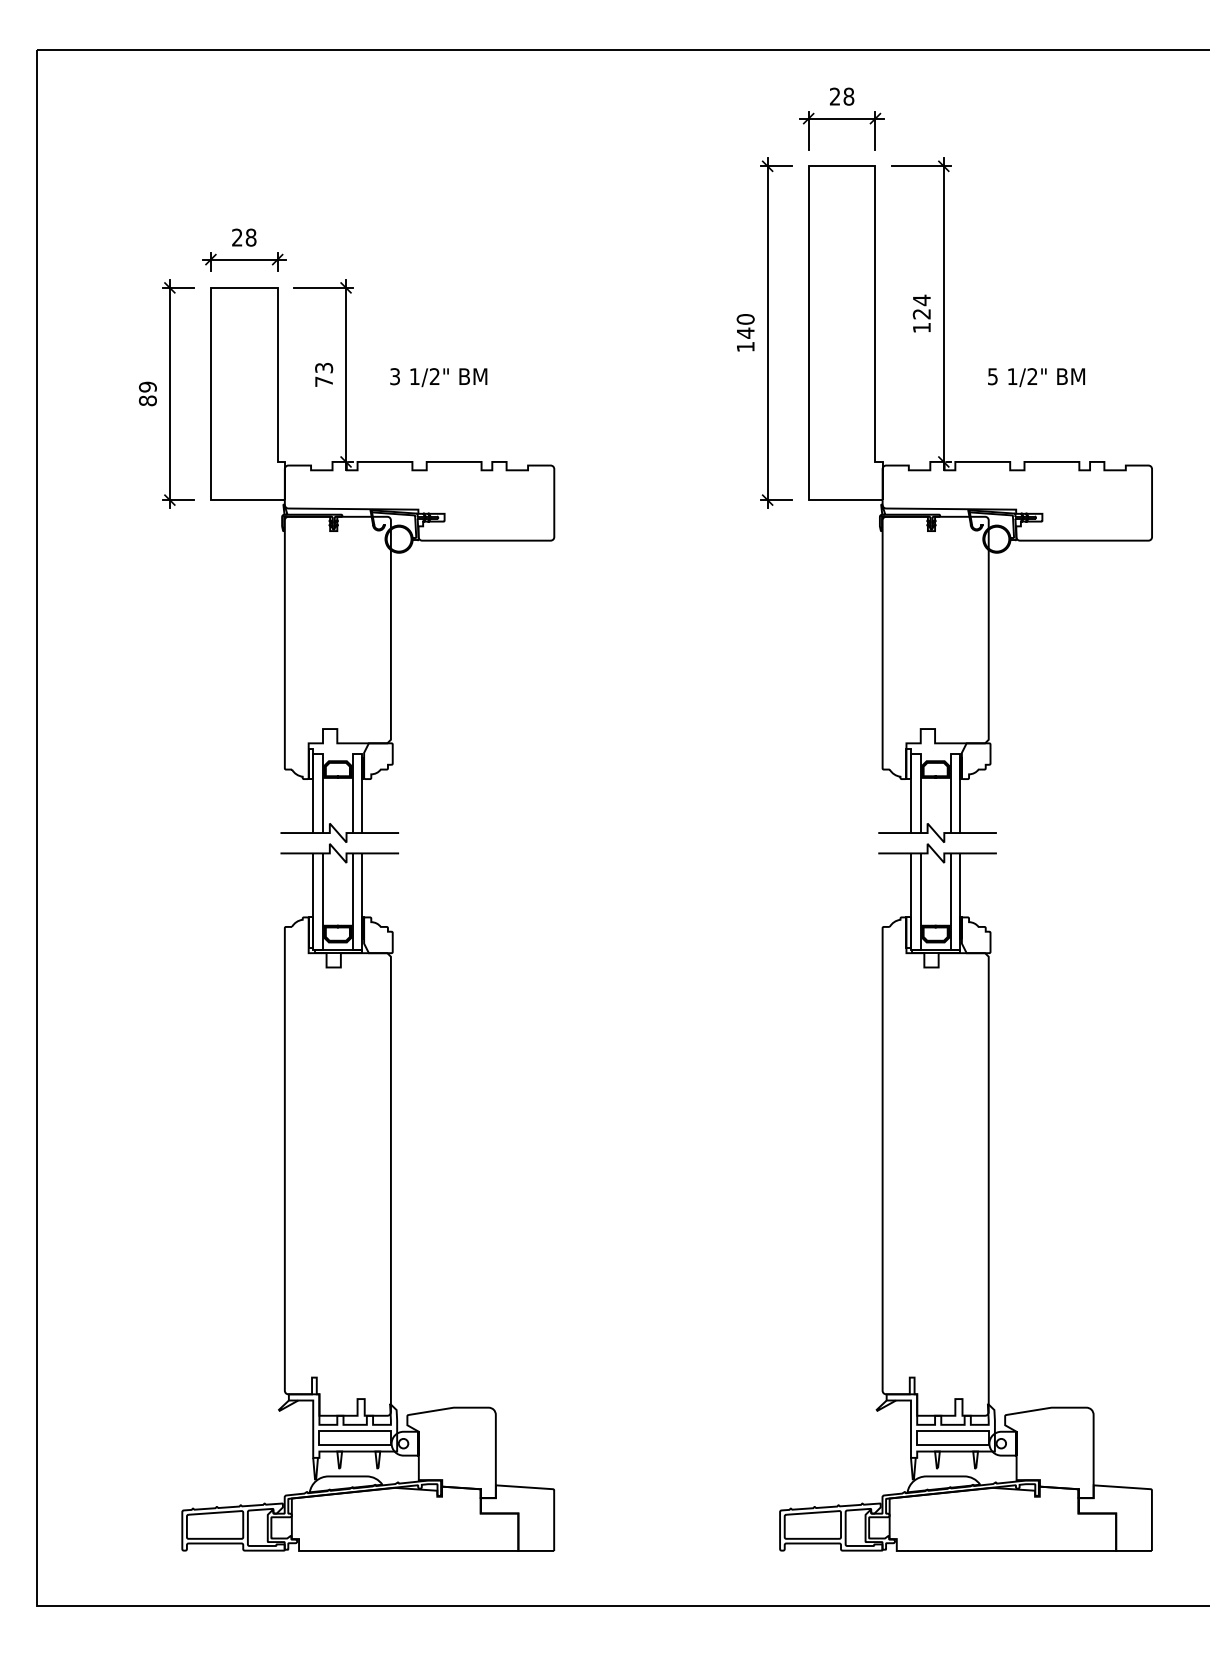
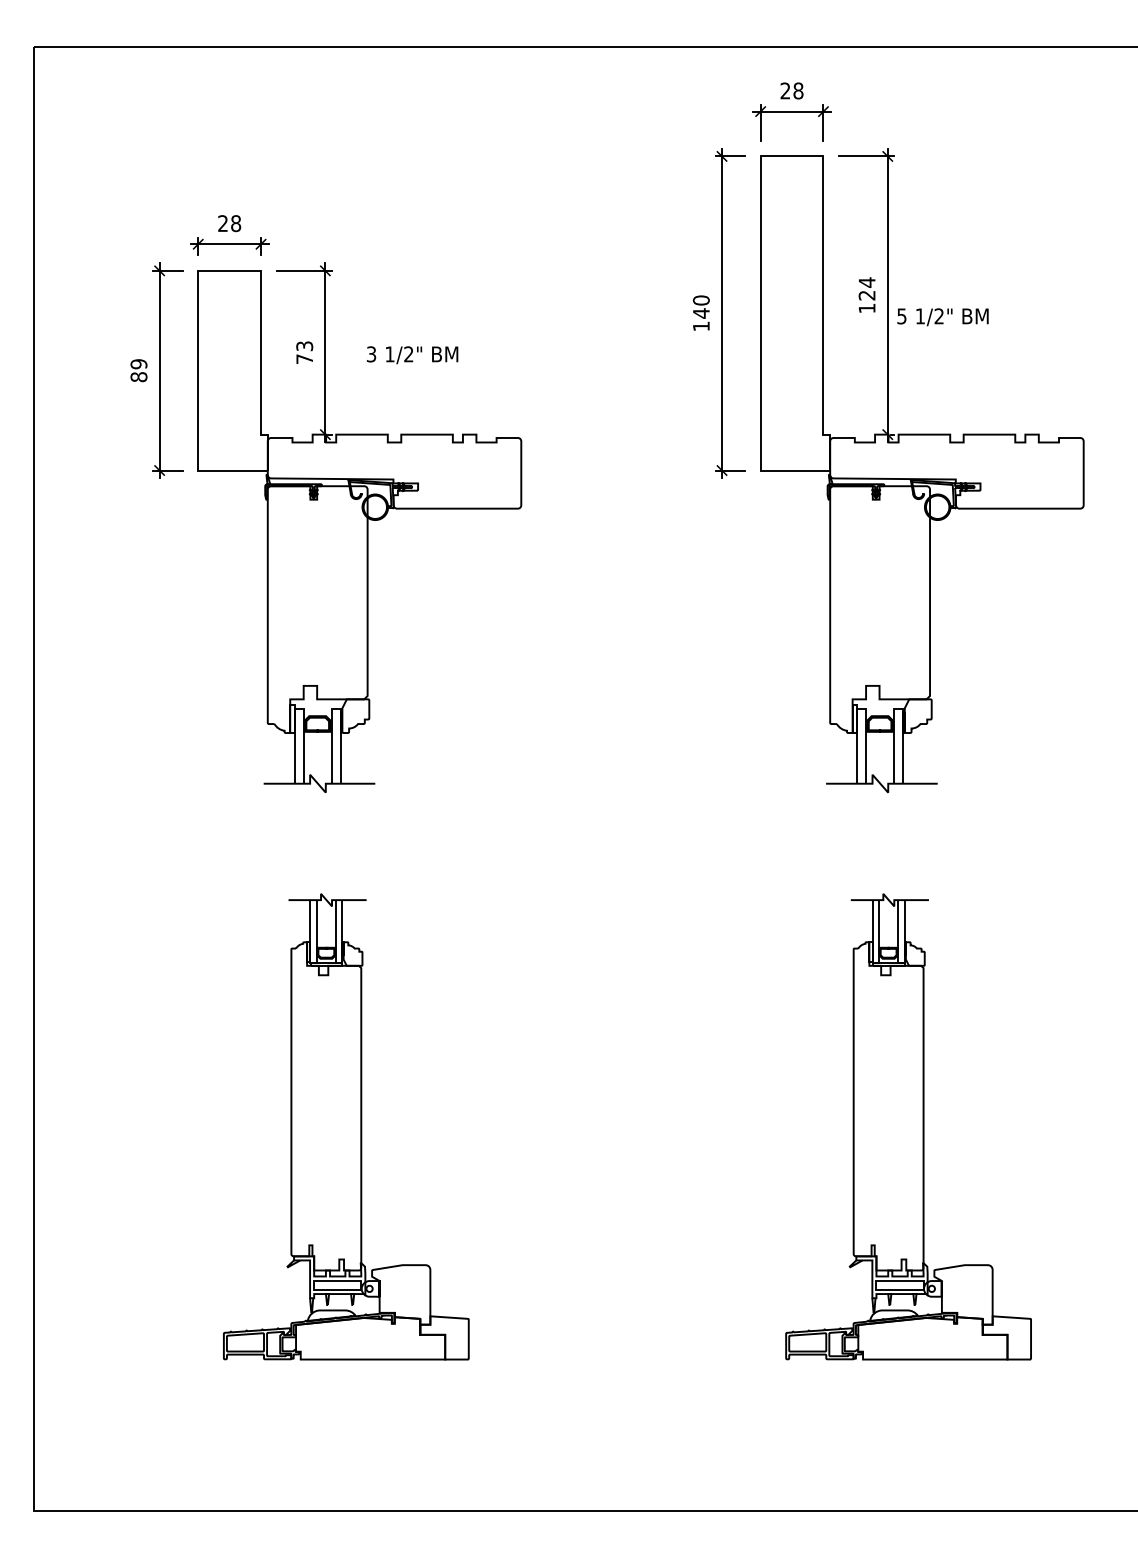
text: (1036, 377) -> (942, 317), moved
part: (368, 1197) -> (346, 1126), size x0.7
part: (965, 1197) -> (908, 1126), size x0.7

